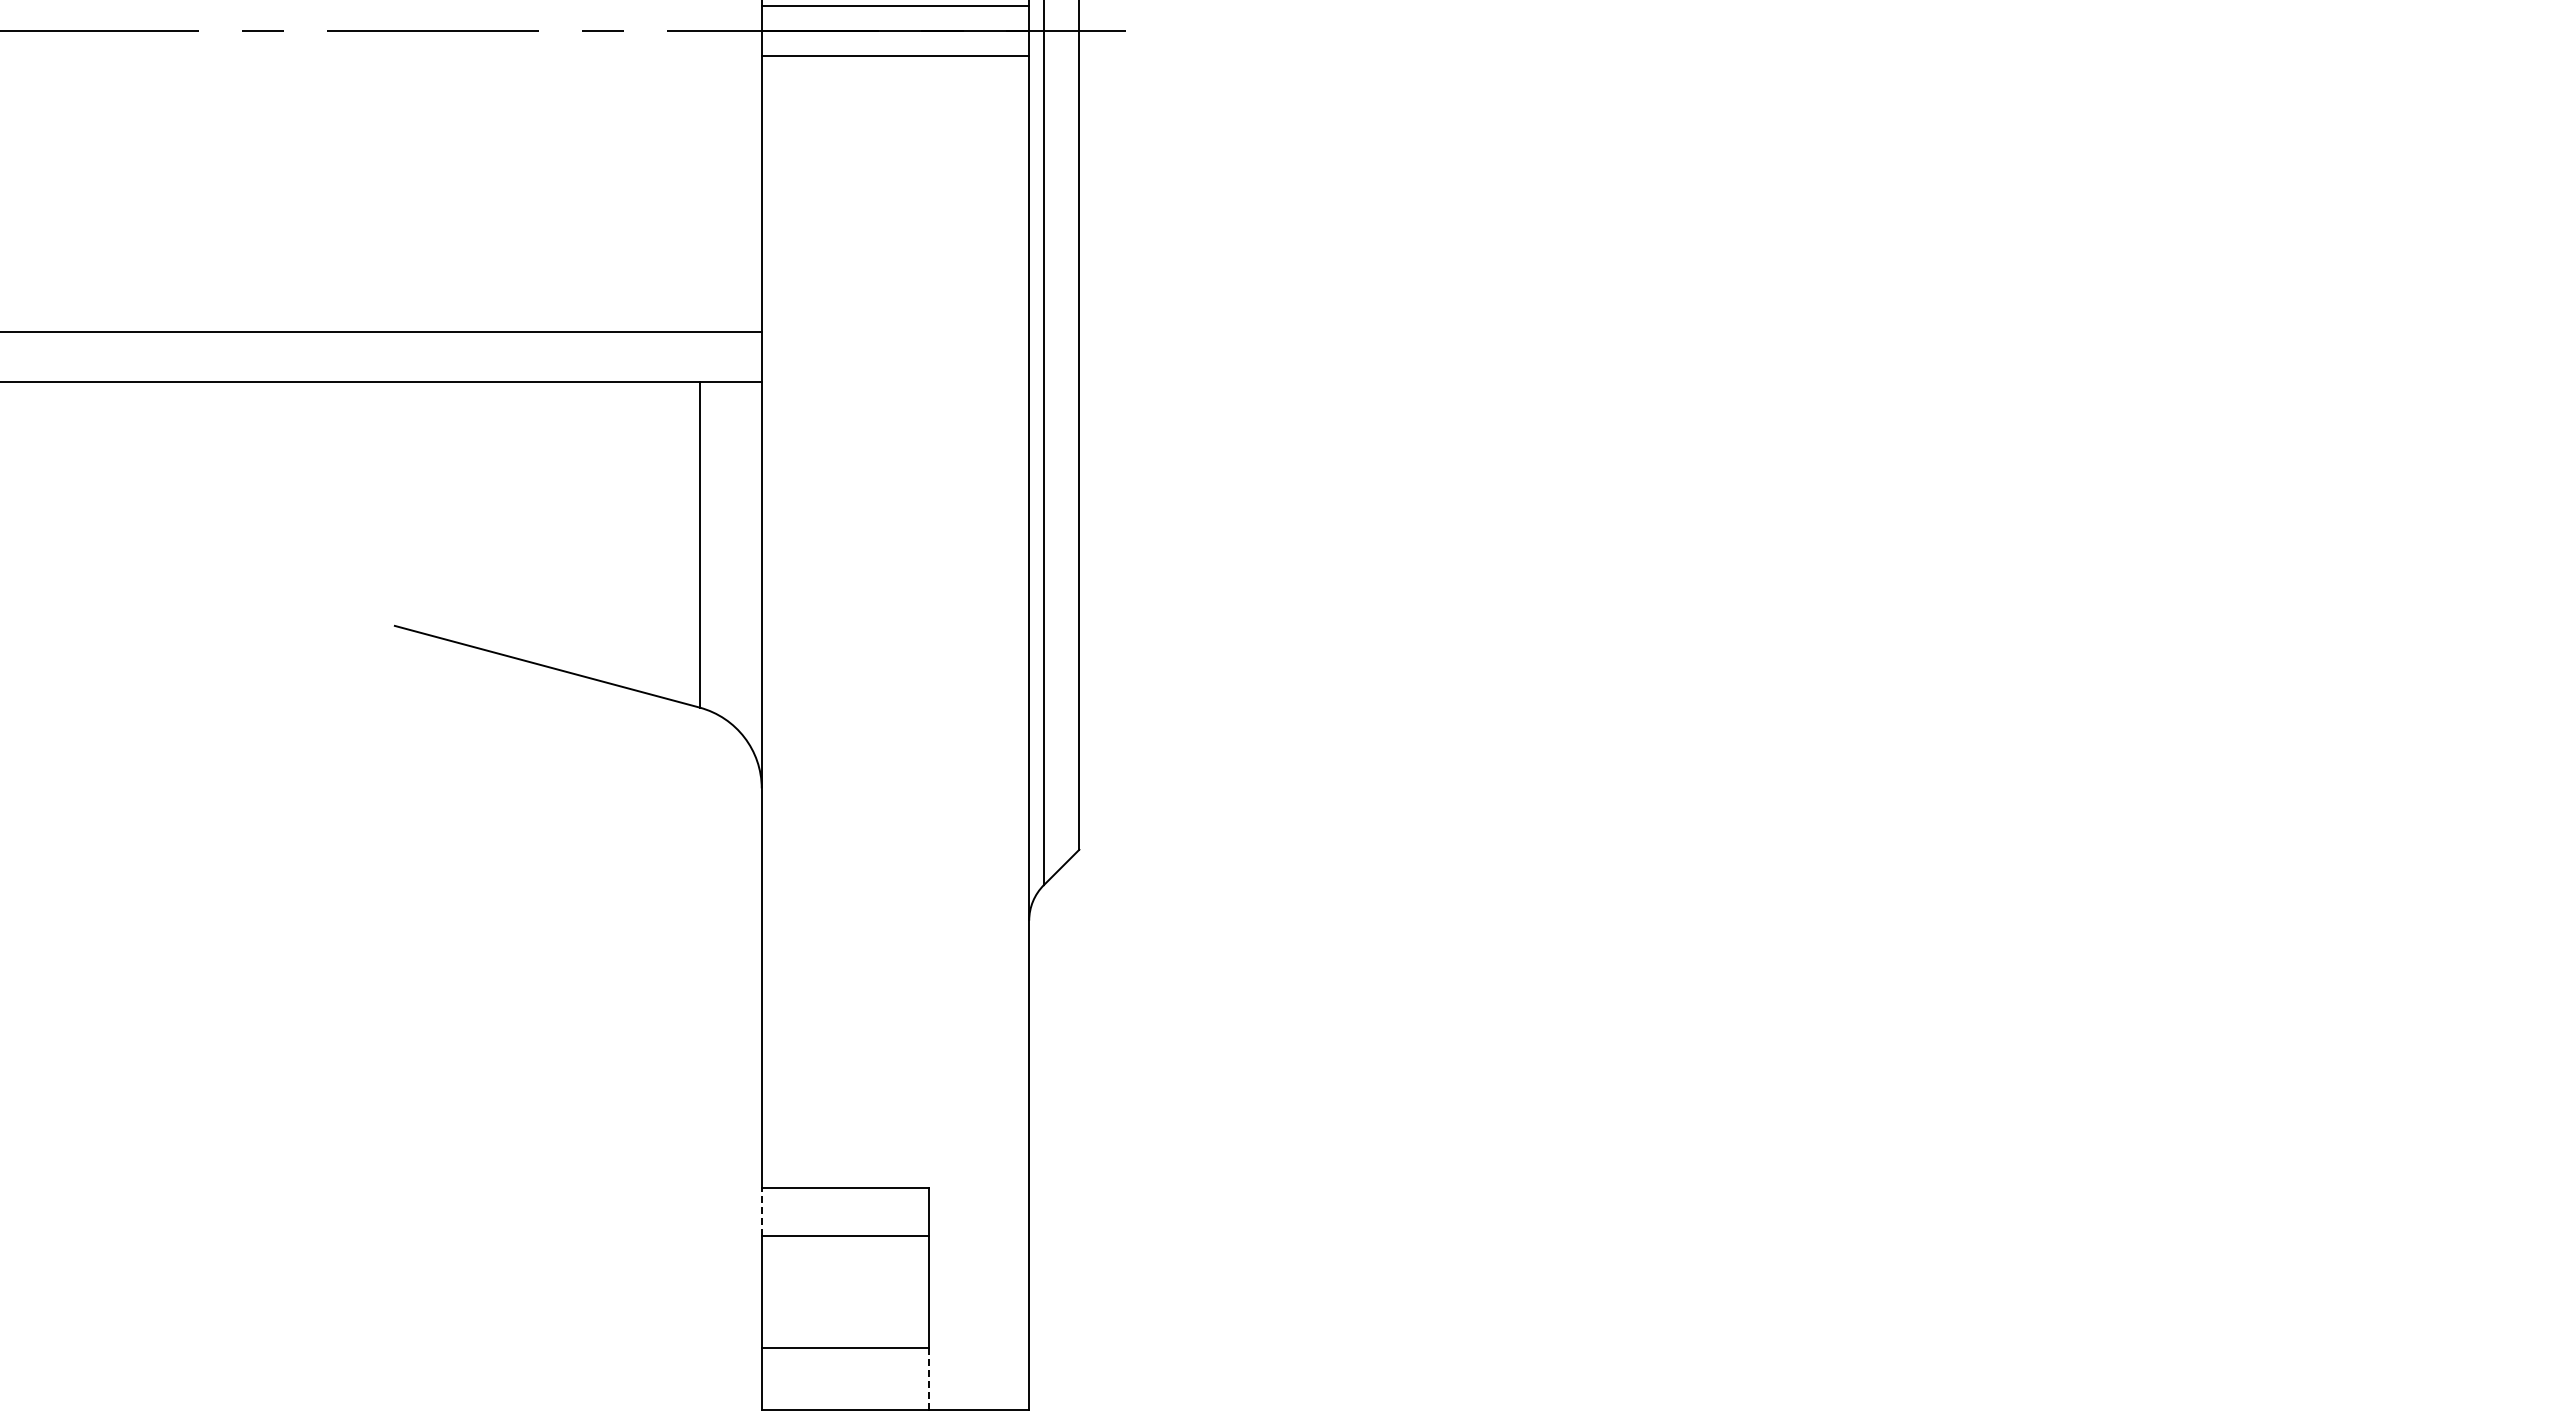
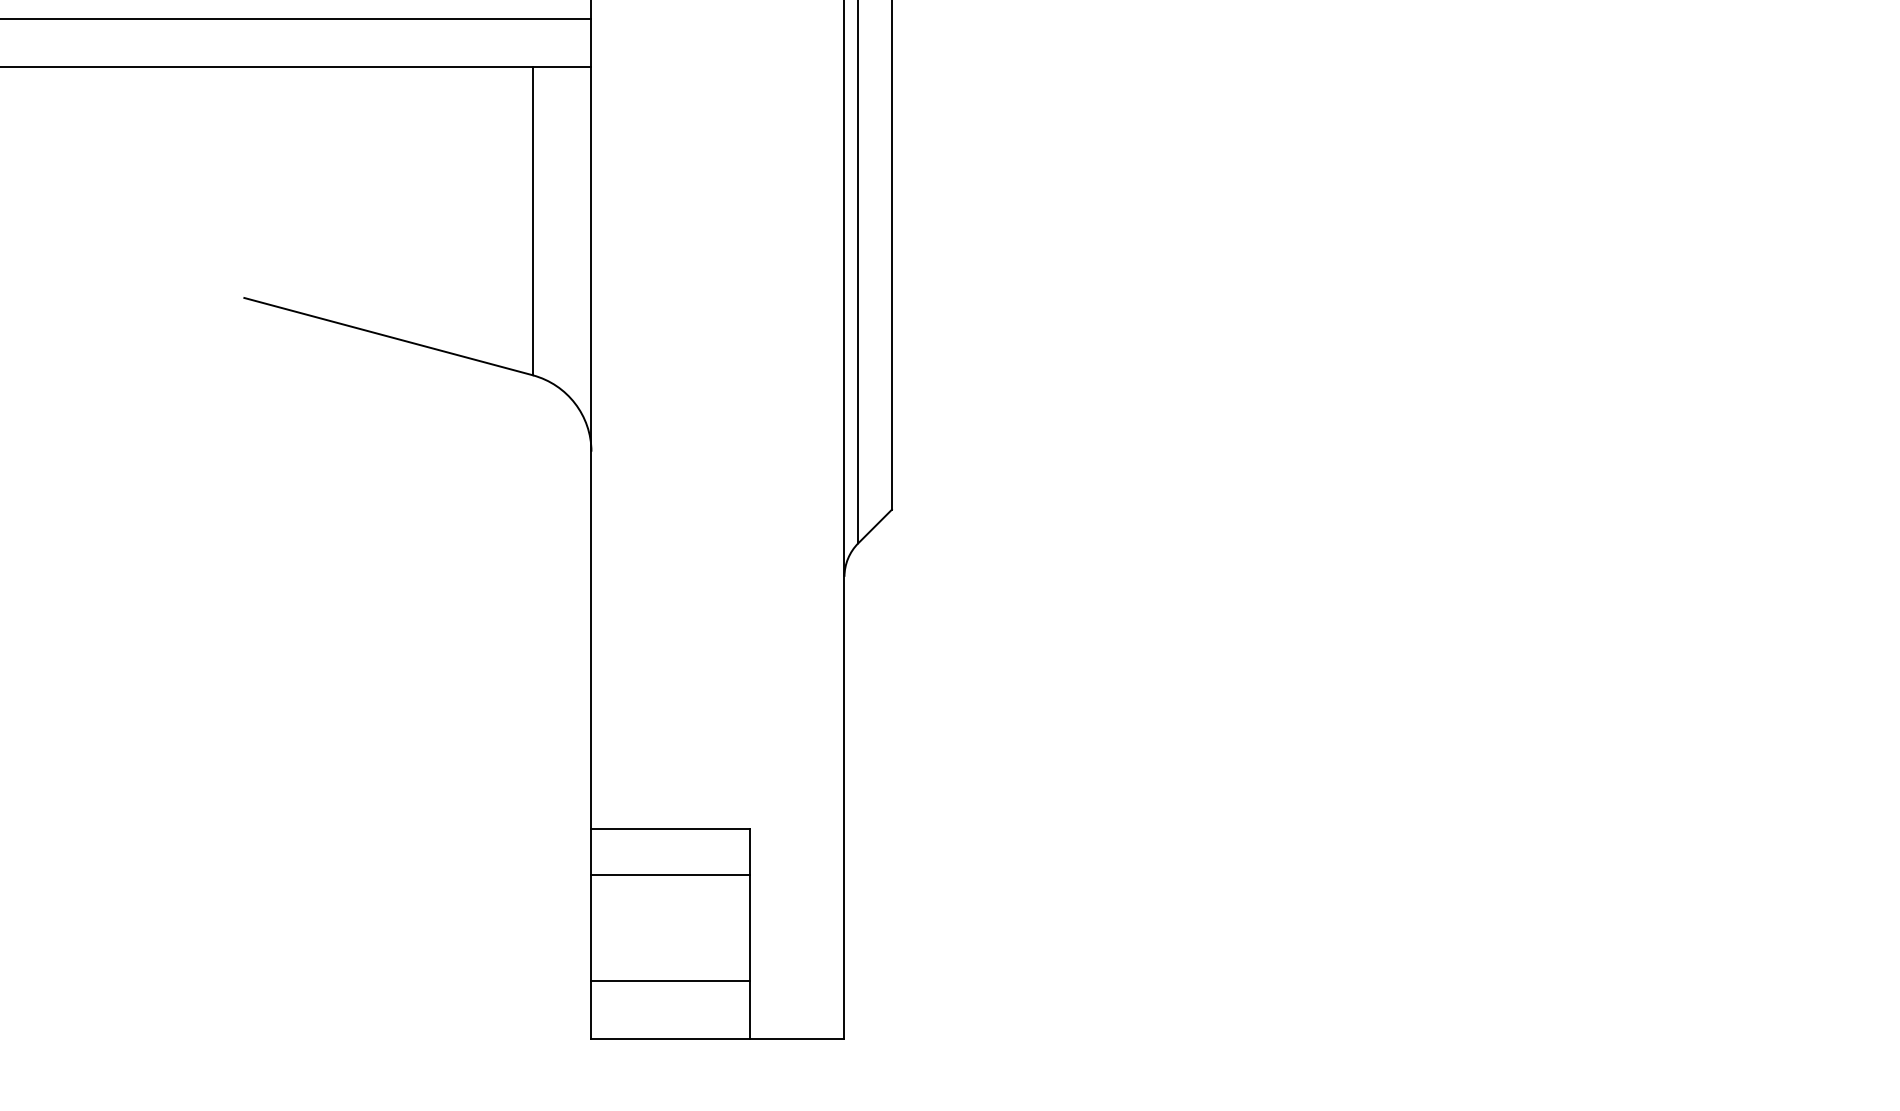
line: (761, 1211) -> (591, 851), dashed -> solid
line: (928, 1379) -> (749, 1010), dashed -> solid

